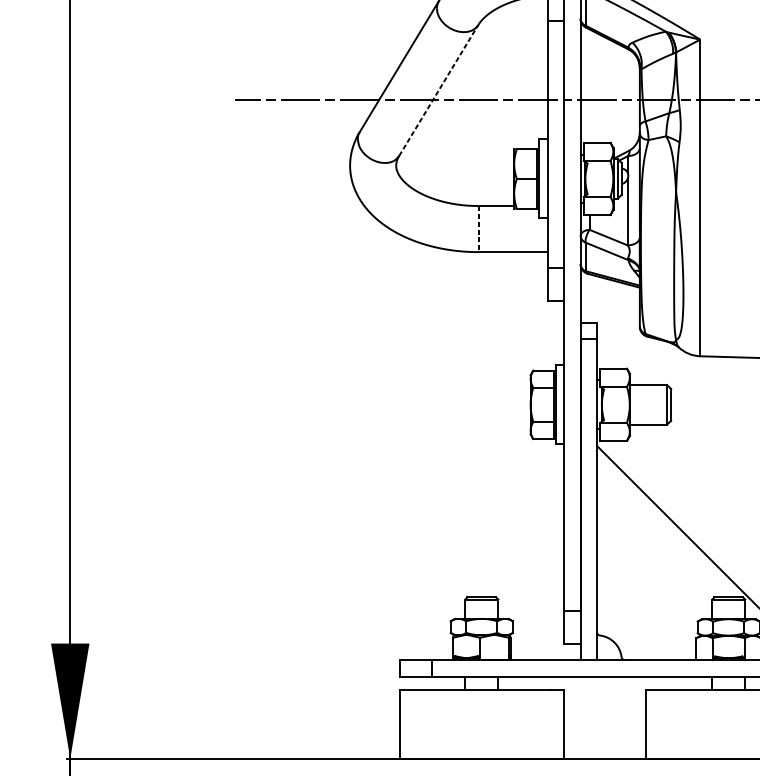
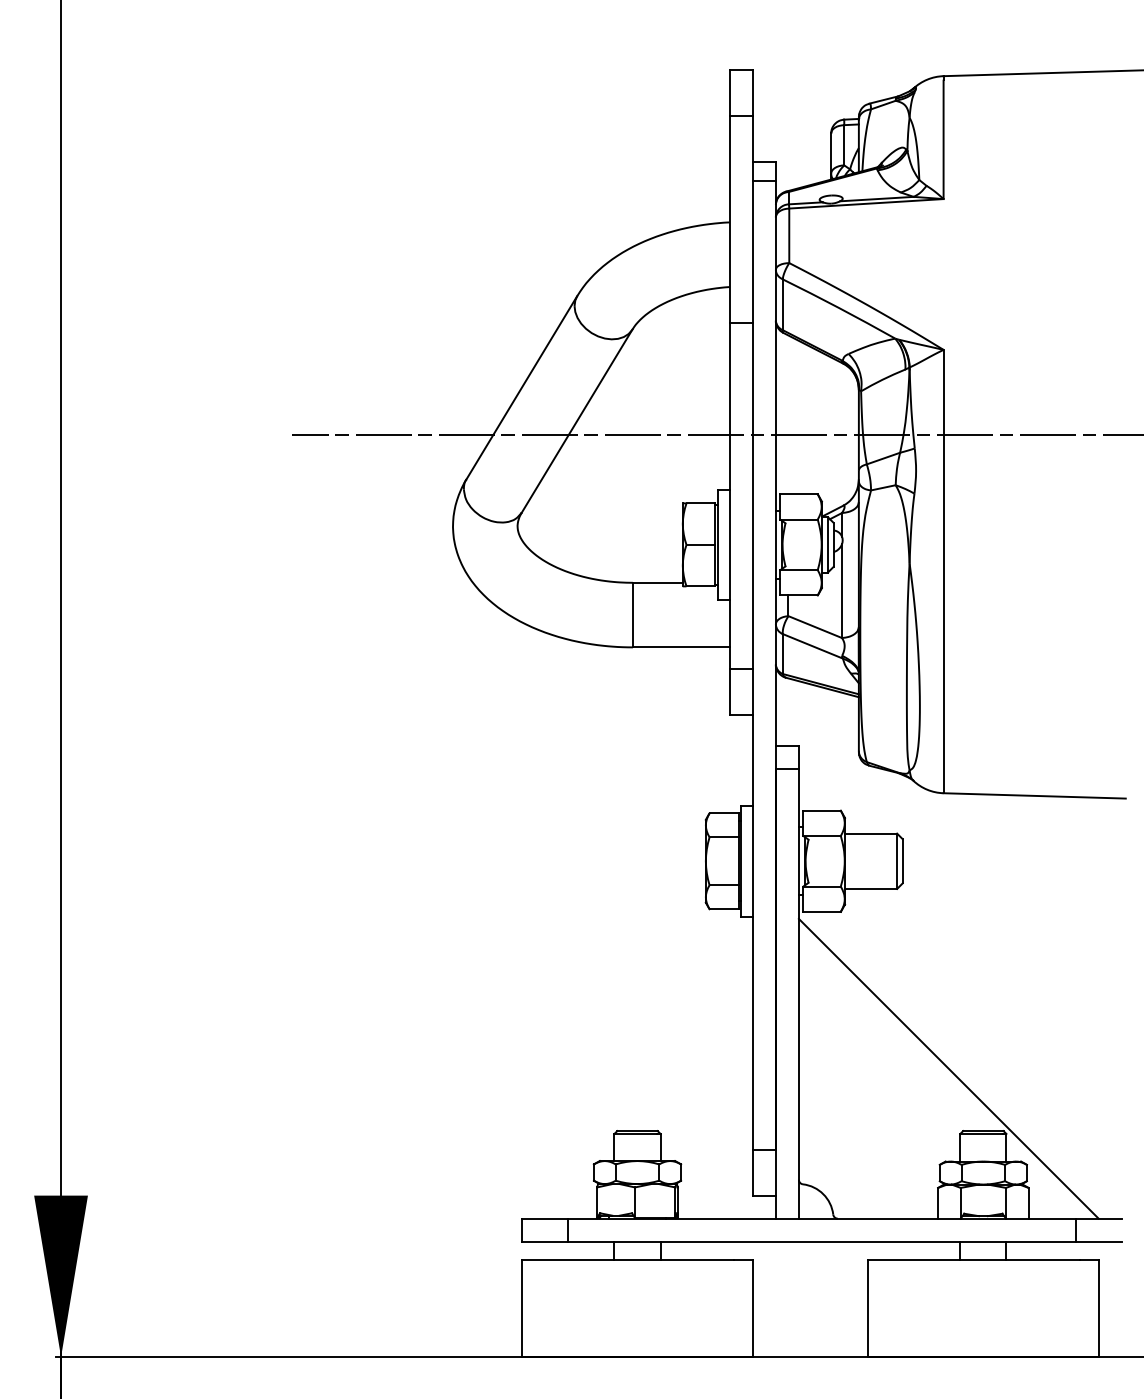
line: (438, 90) -> (577, 420), dashed -> solid
line: (478, 229) -> (632, 615), dashed -> solid

